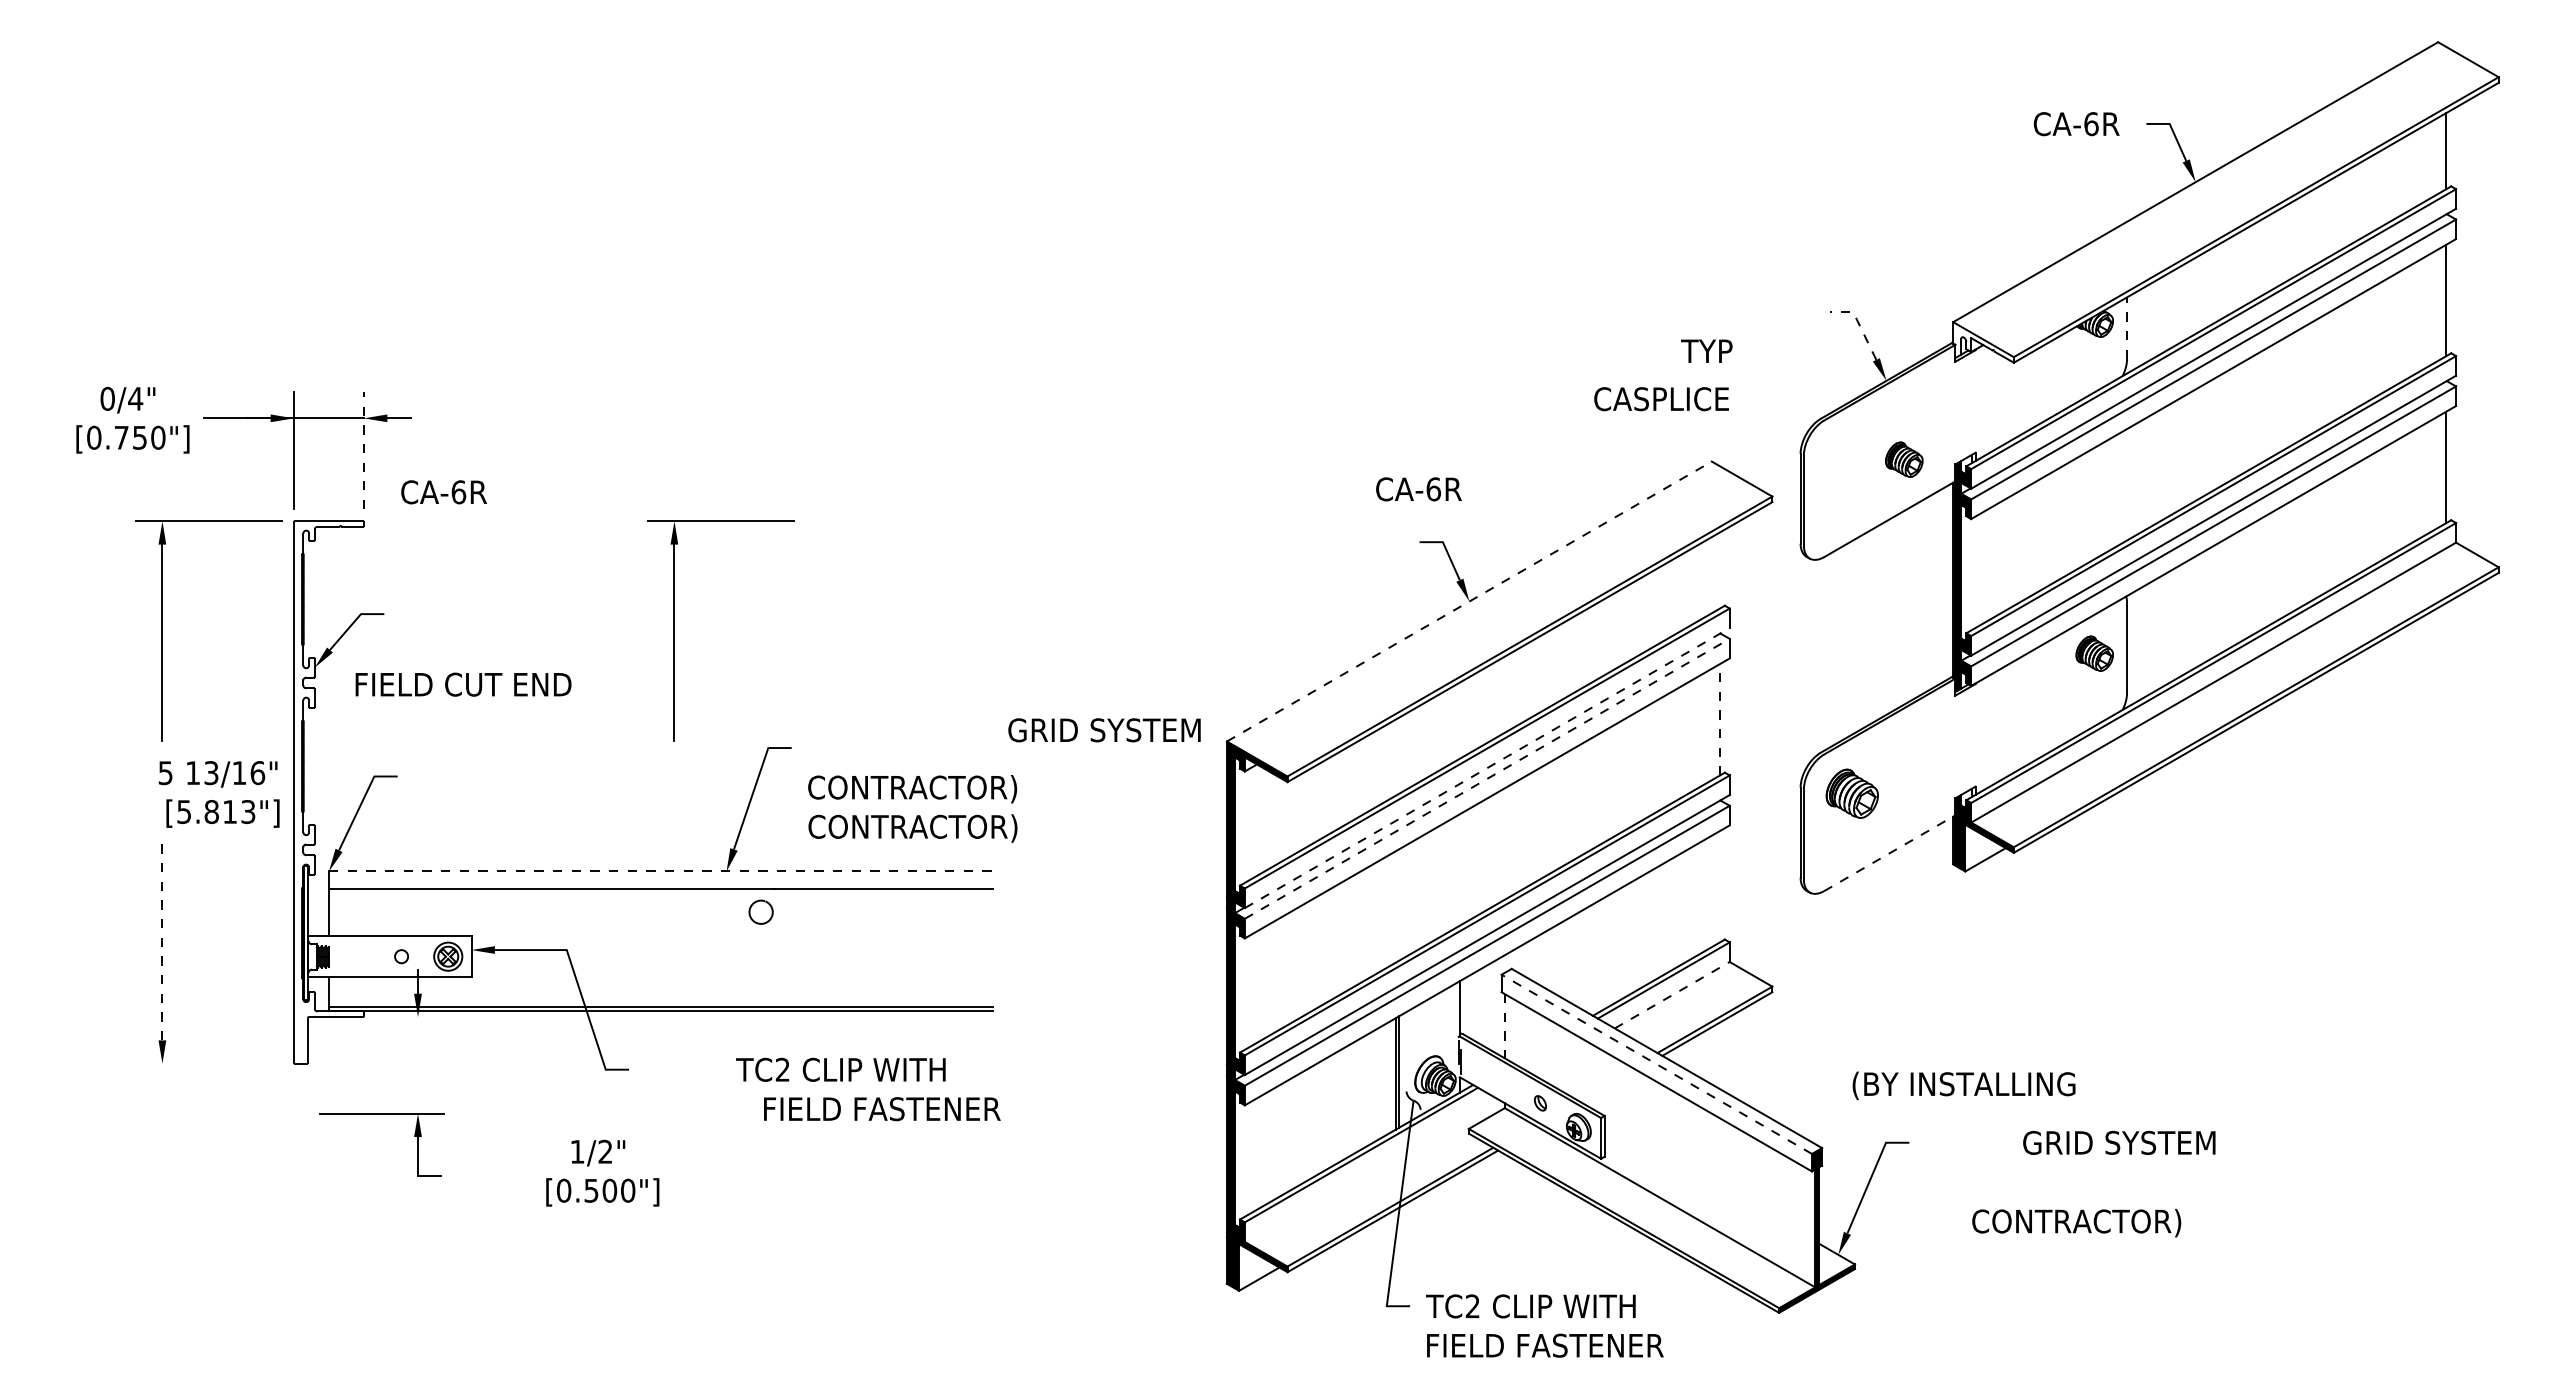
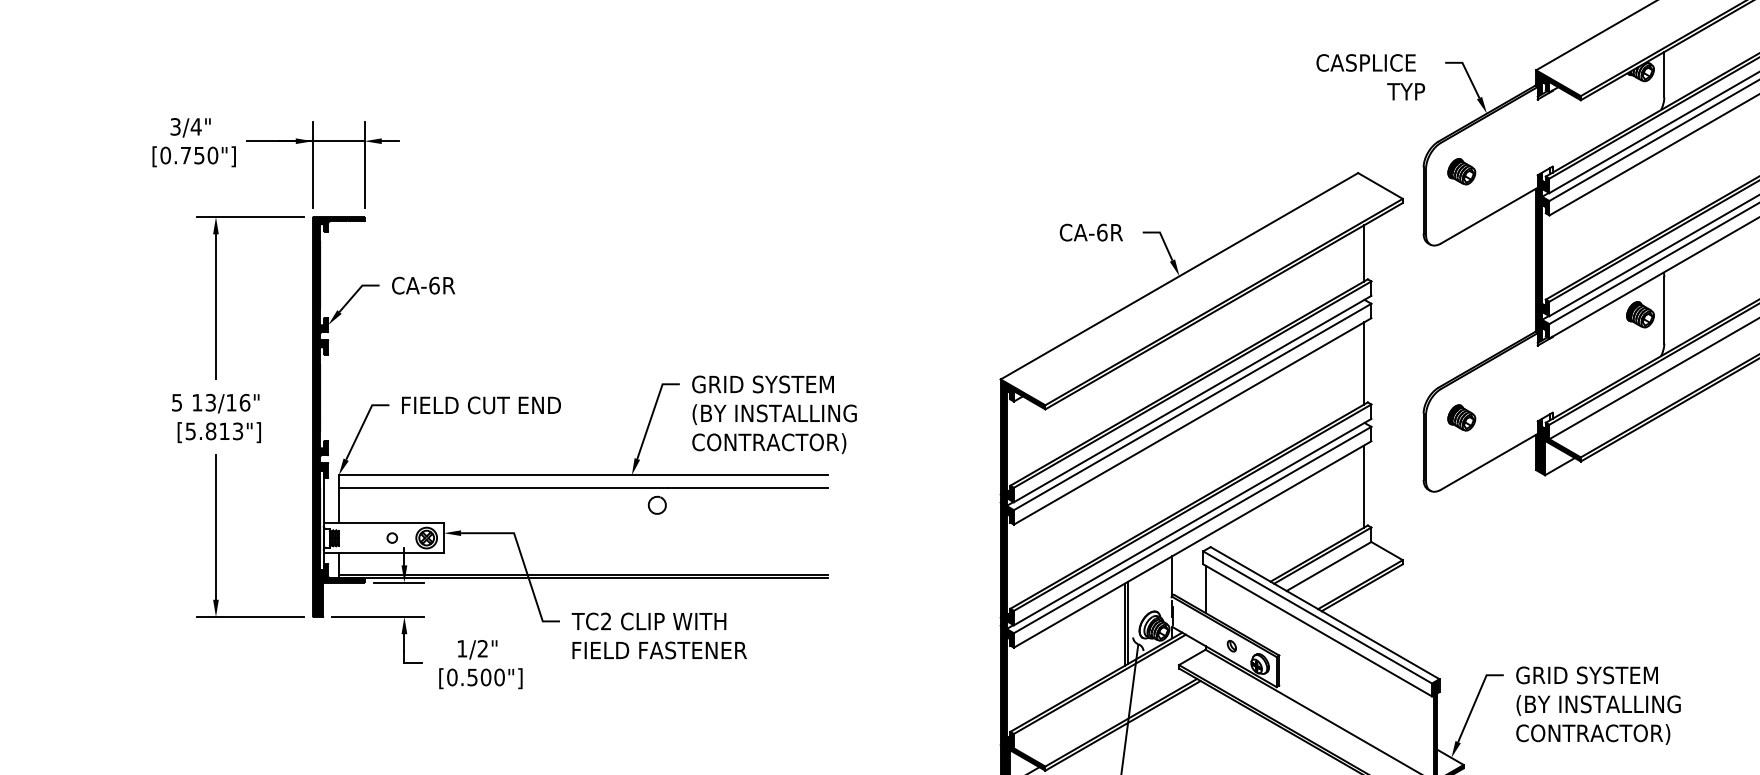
line: (1859, 324) -> (1467, 72), dashed -> solid
line: (2127, 328) -> (1664, 74), dashed -> solid
fill: (1983, 342) -> (1558, 85), added
text: (1706, 350) -> (1405, 91), moved
text: (107, 398) -> (175, 126), 0/4" -> 3/4"
text: (1661, 399) -> (1366, 63), moved
line: (364, 450) -> (364, 164), dashed -> solid
part: (1904, 459) -> (1461, 171), moved
text: (1418, 489) -> (1091, 232), moved
text: (443, 492) -> (423, 285), moved
line: (1719, 570) -> (1363, 253), added
line: (1469, 601) -> (1179, 276), dashed -> solid
part: (674, 630) -> (593, 297), removed
text: (463, 684) -> (481, 405), moved
line: (1719, 719) -> (1363, 363), dashed -> solid
text: (1104, 730) -> (763, 384), moved
line: (1487, 768) -> (1192, 399), dashed -> solid
line: (1487, 778) -> (1192, 406), dashed -> solid
text: (919, 789) -> (774, 414), CONTRACTOR) -> (BY INSTALLING
fill: (329, 792) -> (339, 417), added
part: (1852, 793) -> (1461, 417), size x0.71
text: (218, 794) -> (216, 418), moved
line: (1889, 853) -> (1489, 462), dashed -> solid
line: (660, 871) -> (583, 475), dashed -> solid
line: (1719, 886) -> (1363, 486), added
line: (162, 941) -> (216, 526), dashed -> solid
line: (1672, 994) -> (1329, 565), dashed -> solid
line: (410, 1017) -> (398, 582), added
line: (1504, 1026) -> (1205, 589), dashed -> solid
line: (208, 1063) -> (249, 616), added
line: (1656, 1064) -> (1317, 617), dashed -> solid
text: (840, 1069) -> (648, 621), moved
text: (1963, 1085) -> (1598, 705), moved
text: (882, 1109) -> (659, 650), moved
part: (381, 1114) -> (377, 617), moved
text: (2119, 1142) -> (1587, 675), moved
text: (602, 1172) -> (480, 664), moved
text: (2076, 1223) -> (1593, 734), moved

